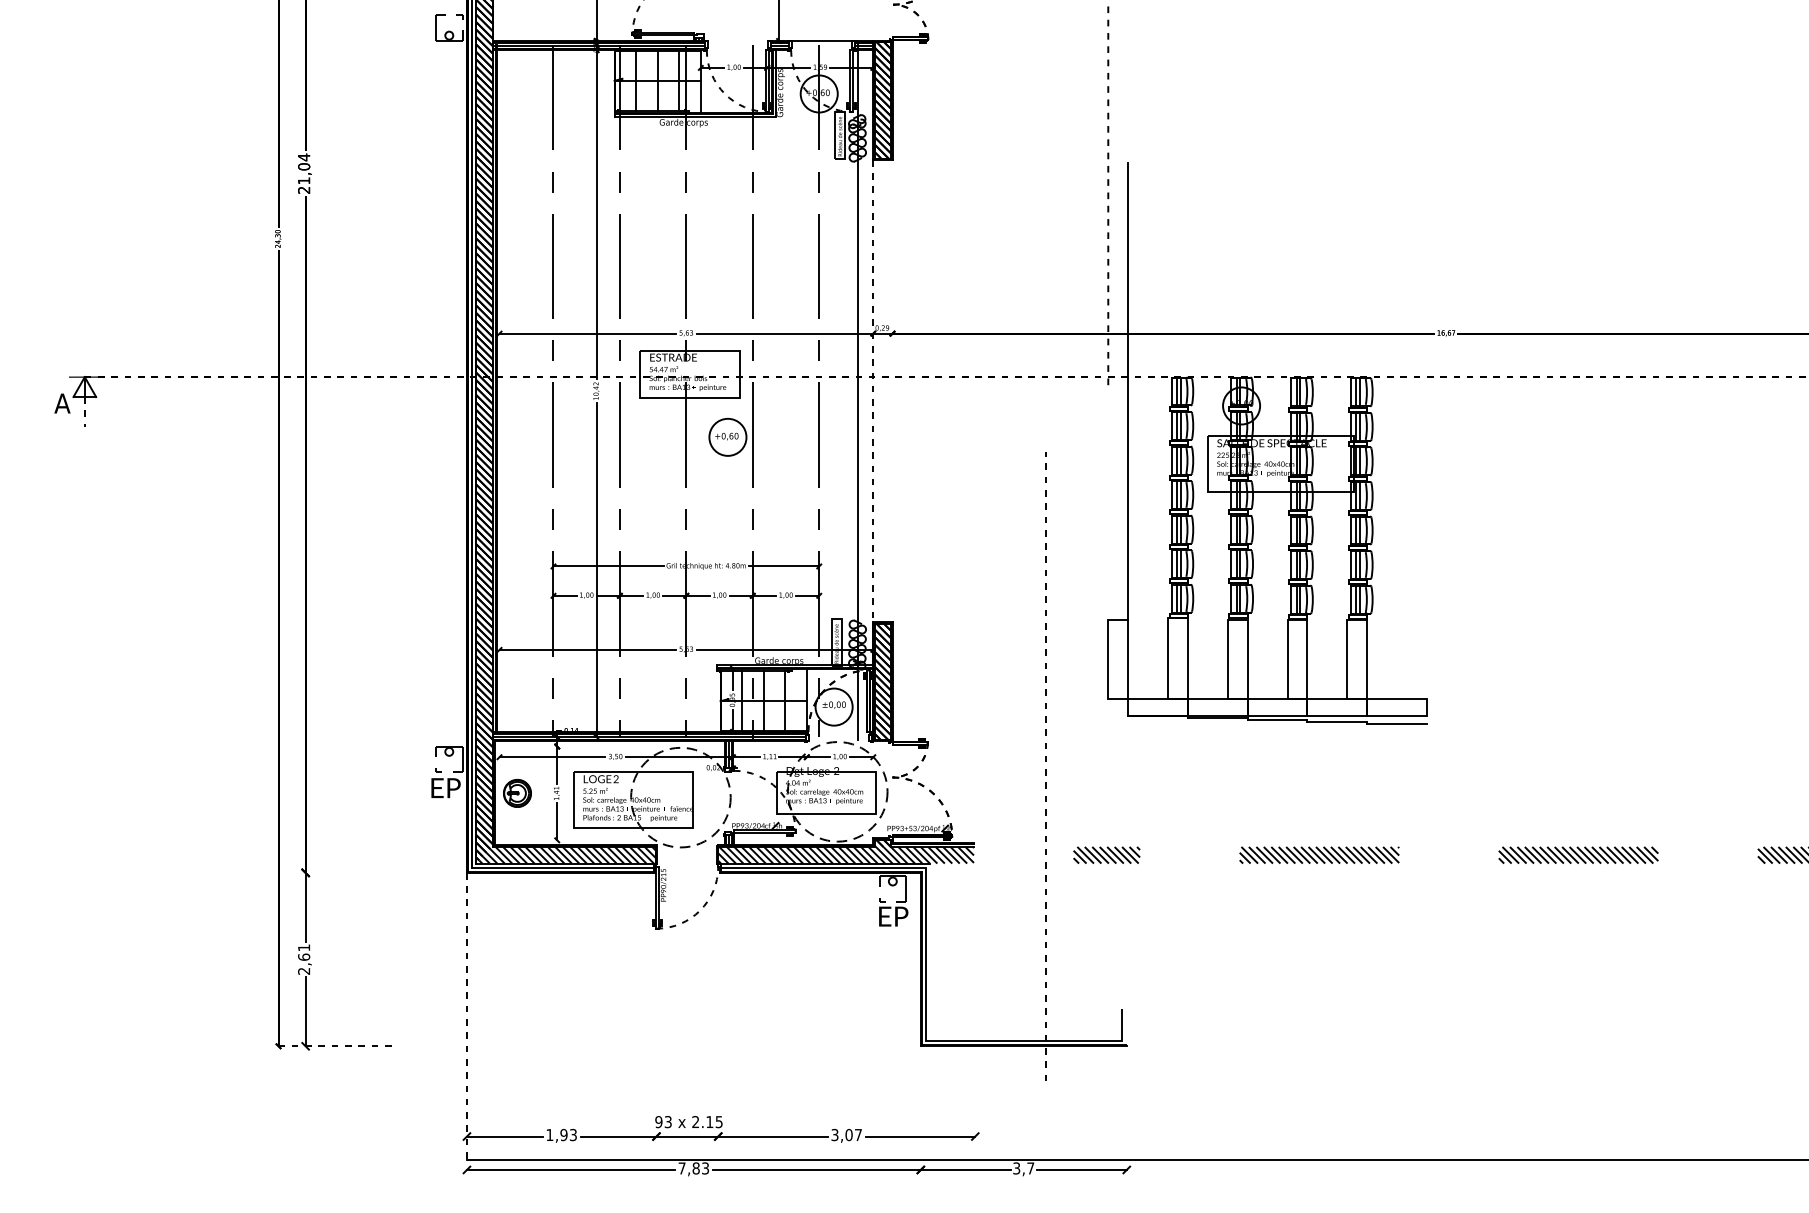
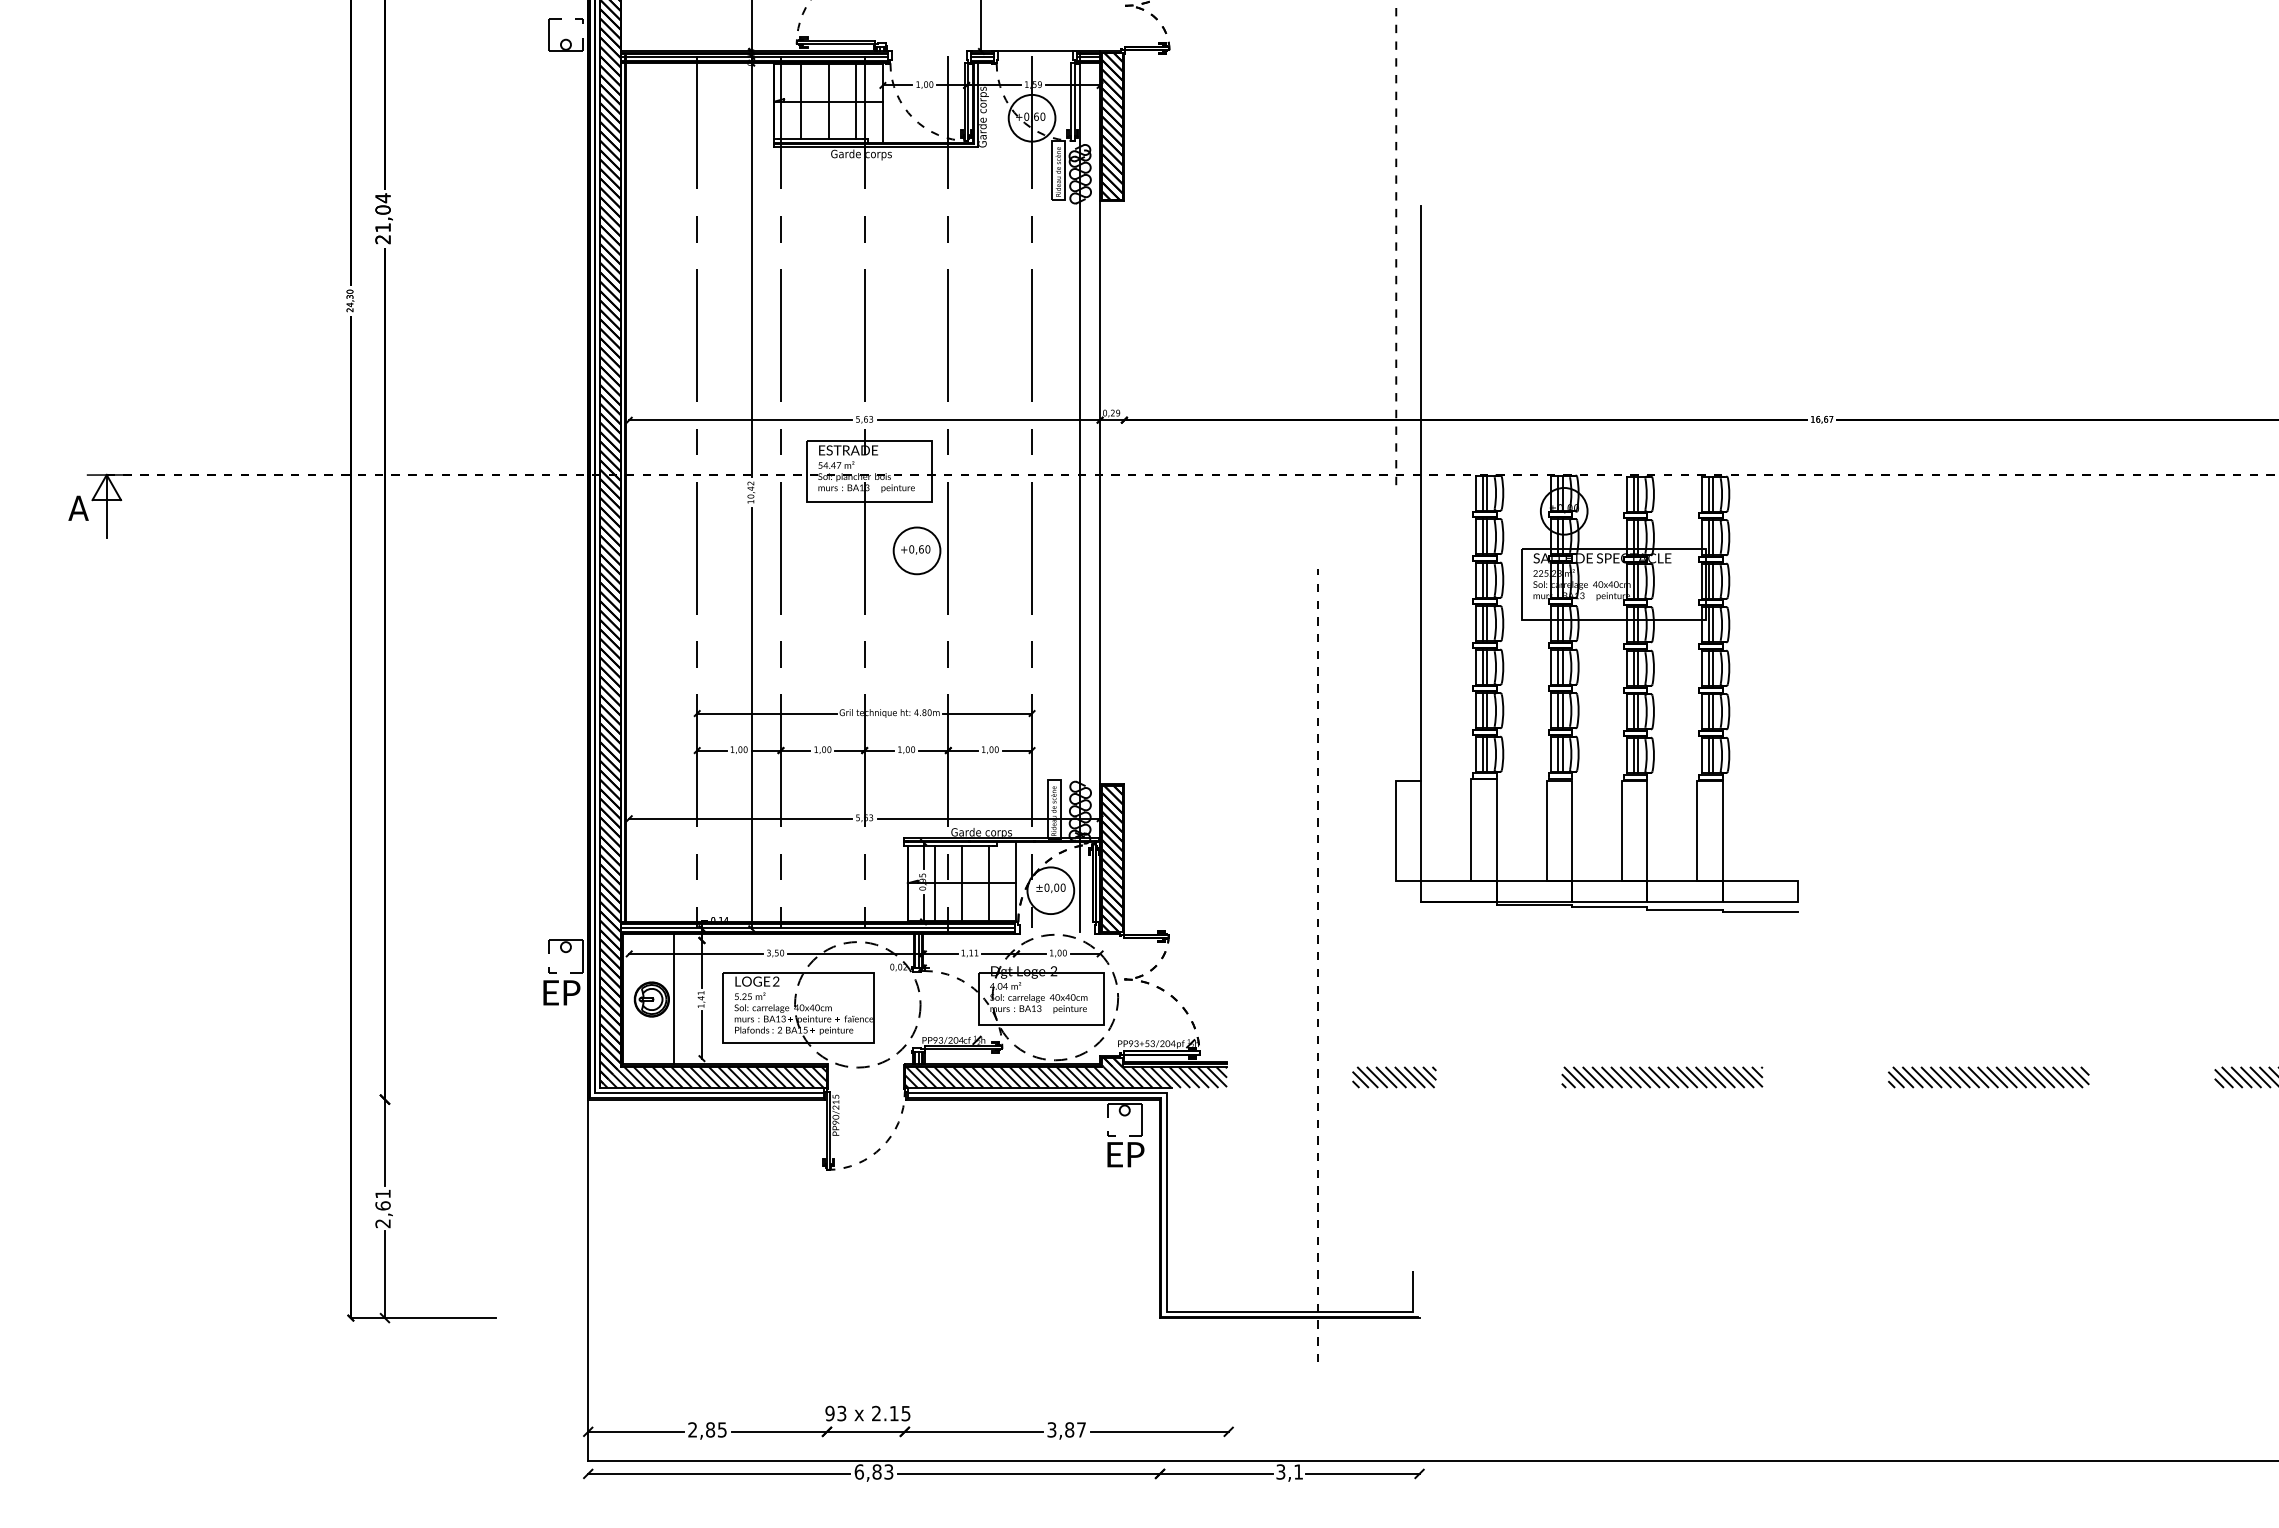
line: (873, 391) -> (1100, 493), dashed -> solid
line: (84, 411) -> (106, 518), dashed -> solid
line: (535, 792) -> (674, 998), added
line: (467, 1016) -> (588, 1280), dashed -> solid
line: (336, 1046) -> (423, 1318), dashed -> solid
text: (561, 1134) -> (707, 1429), 1,93 -> 2,85
text: (848, 1134) -> (1069, 1429), 3,07 -> 3,87
text: (682, 1168) -> (859, 1471), 7,83 -> 6,83
text: (1030, 1168) -> (1298, 1471), 3,7 -> 3,1

